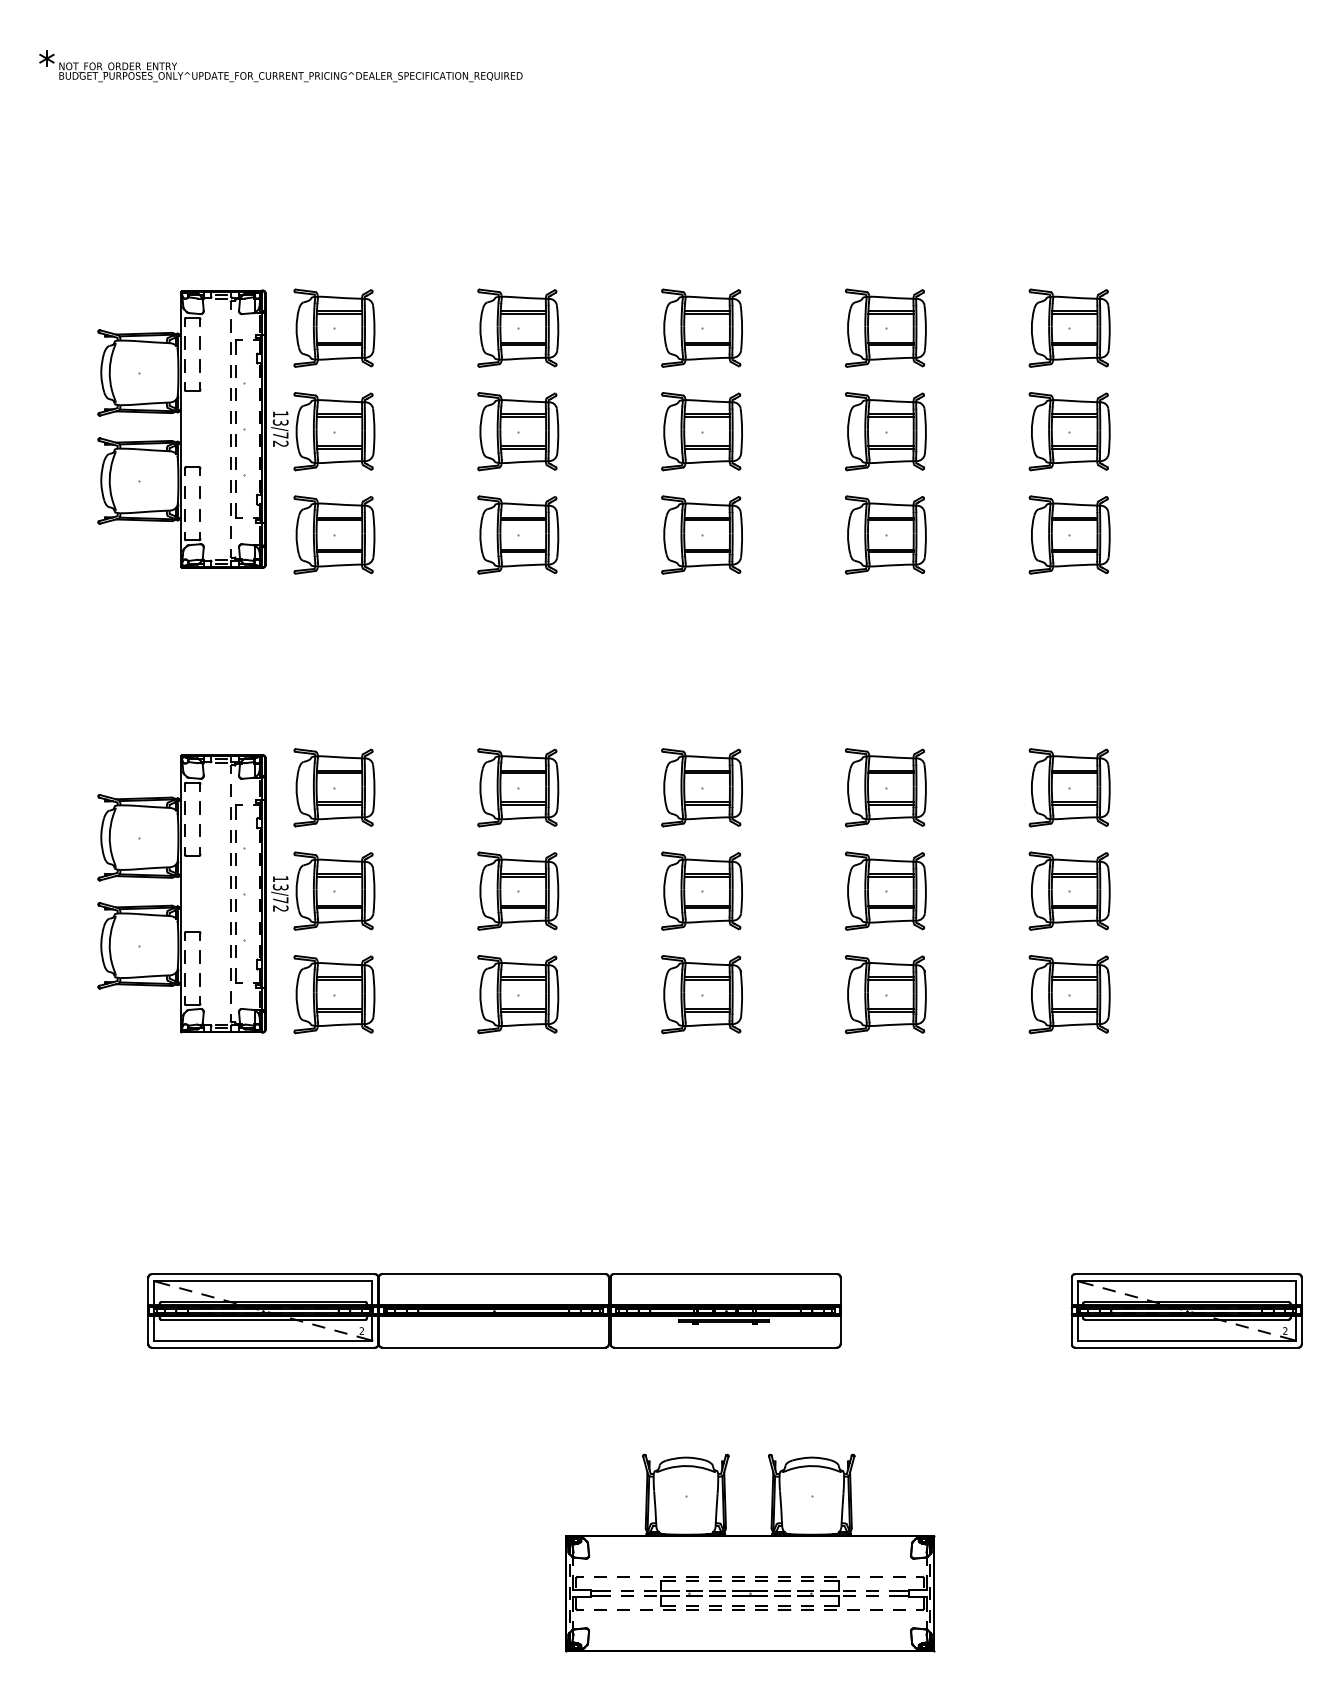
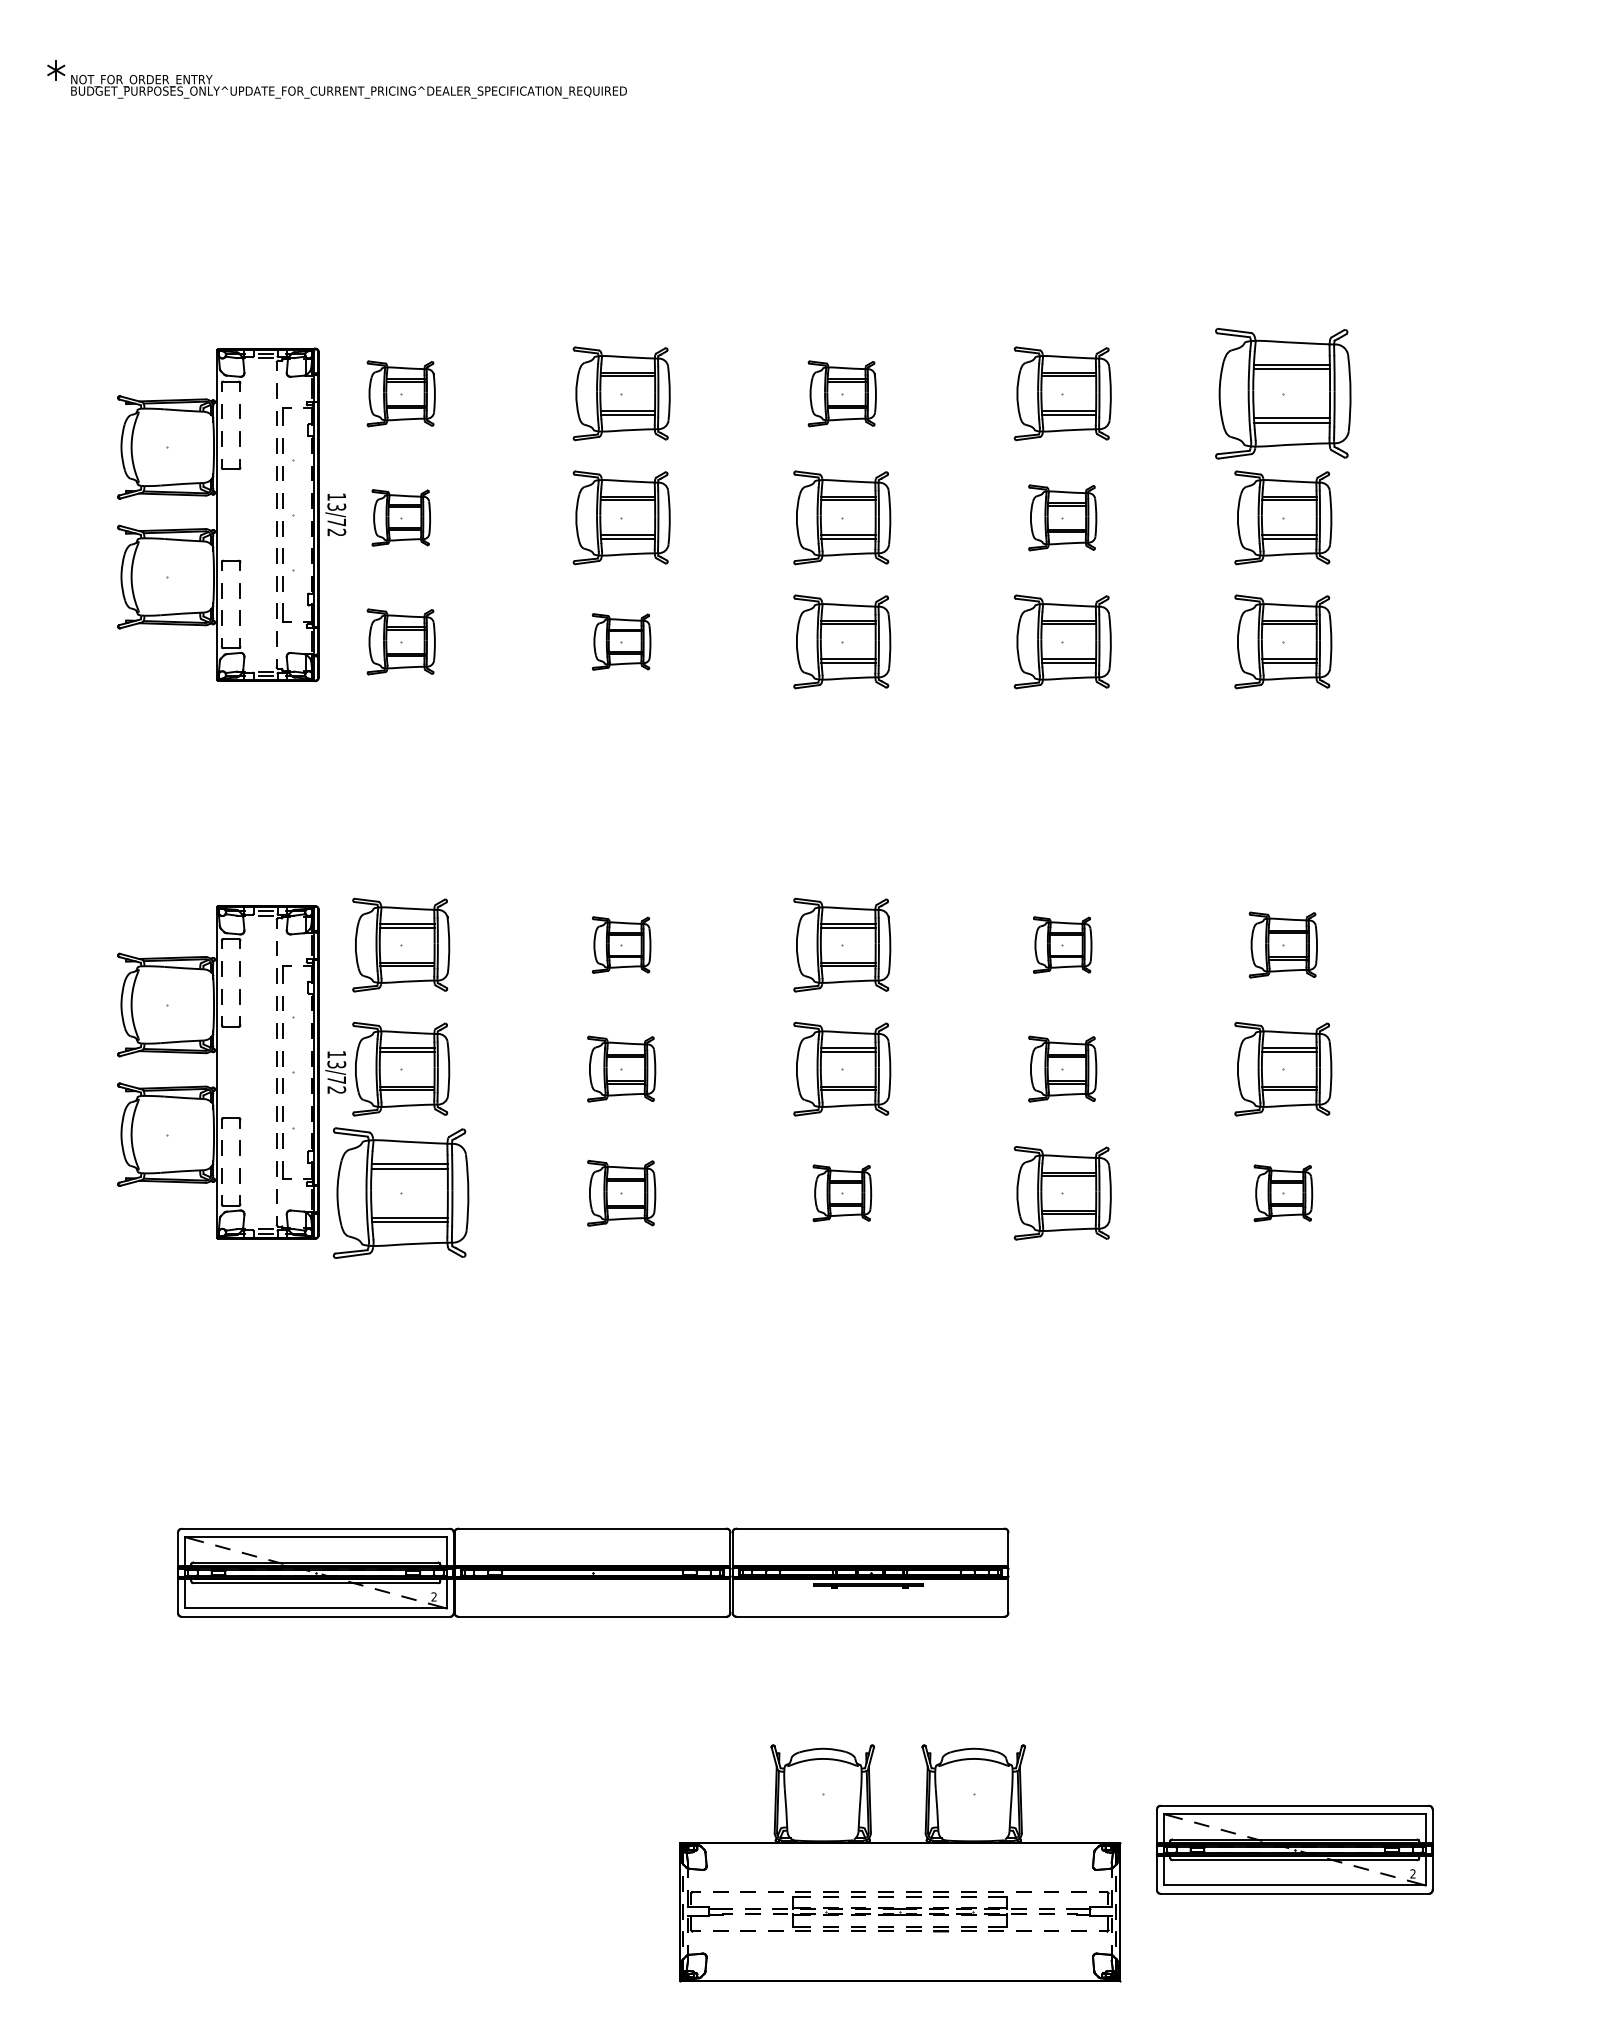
part: (334, 327) -> (401, 393), size x0.7
part: (702, 327) -> (842, 393), size x0.7
part: (1069, 327) -> (1283, 393), size x1.4
part: (334, 431) -> (401, 517), size x0.6
part: (885, 431) -> (1062, 517), size x0.7
part: (334, 534) -> (401, 641), size x0.7
part: (518, 534) -> (621, 641), size x0.6
part: (518, 787) -> (621, 944), size x0.6
part: (885, 787) -> (1062, 944), size x0.6
part: (1069, 787) -> (1283, 944), size x0.7
part: (518, 890) -> (621, 1068), size x0.7
part: (885, 890) -> (1062, 1068), size x0.7
part: (334, 994) -> (401, 1193), size x1.4
part: (518, 994) -> (621, 1193), size x0.7
part: (702, 994) -> (842, 1193), size x0.6
part: (1069, 994) -> (1283, 1193), size x0.6
part: (1186, 1310) -> (1294, 1849), moved

